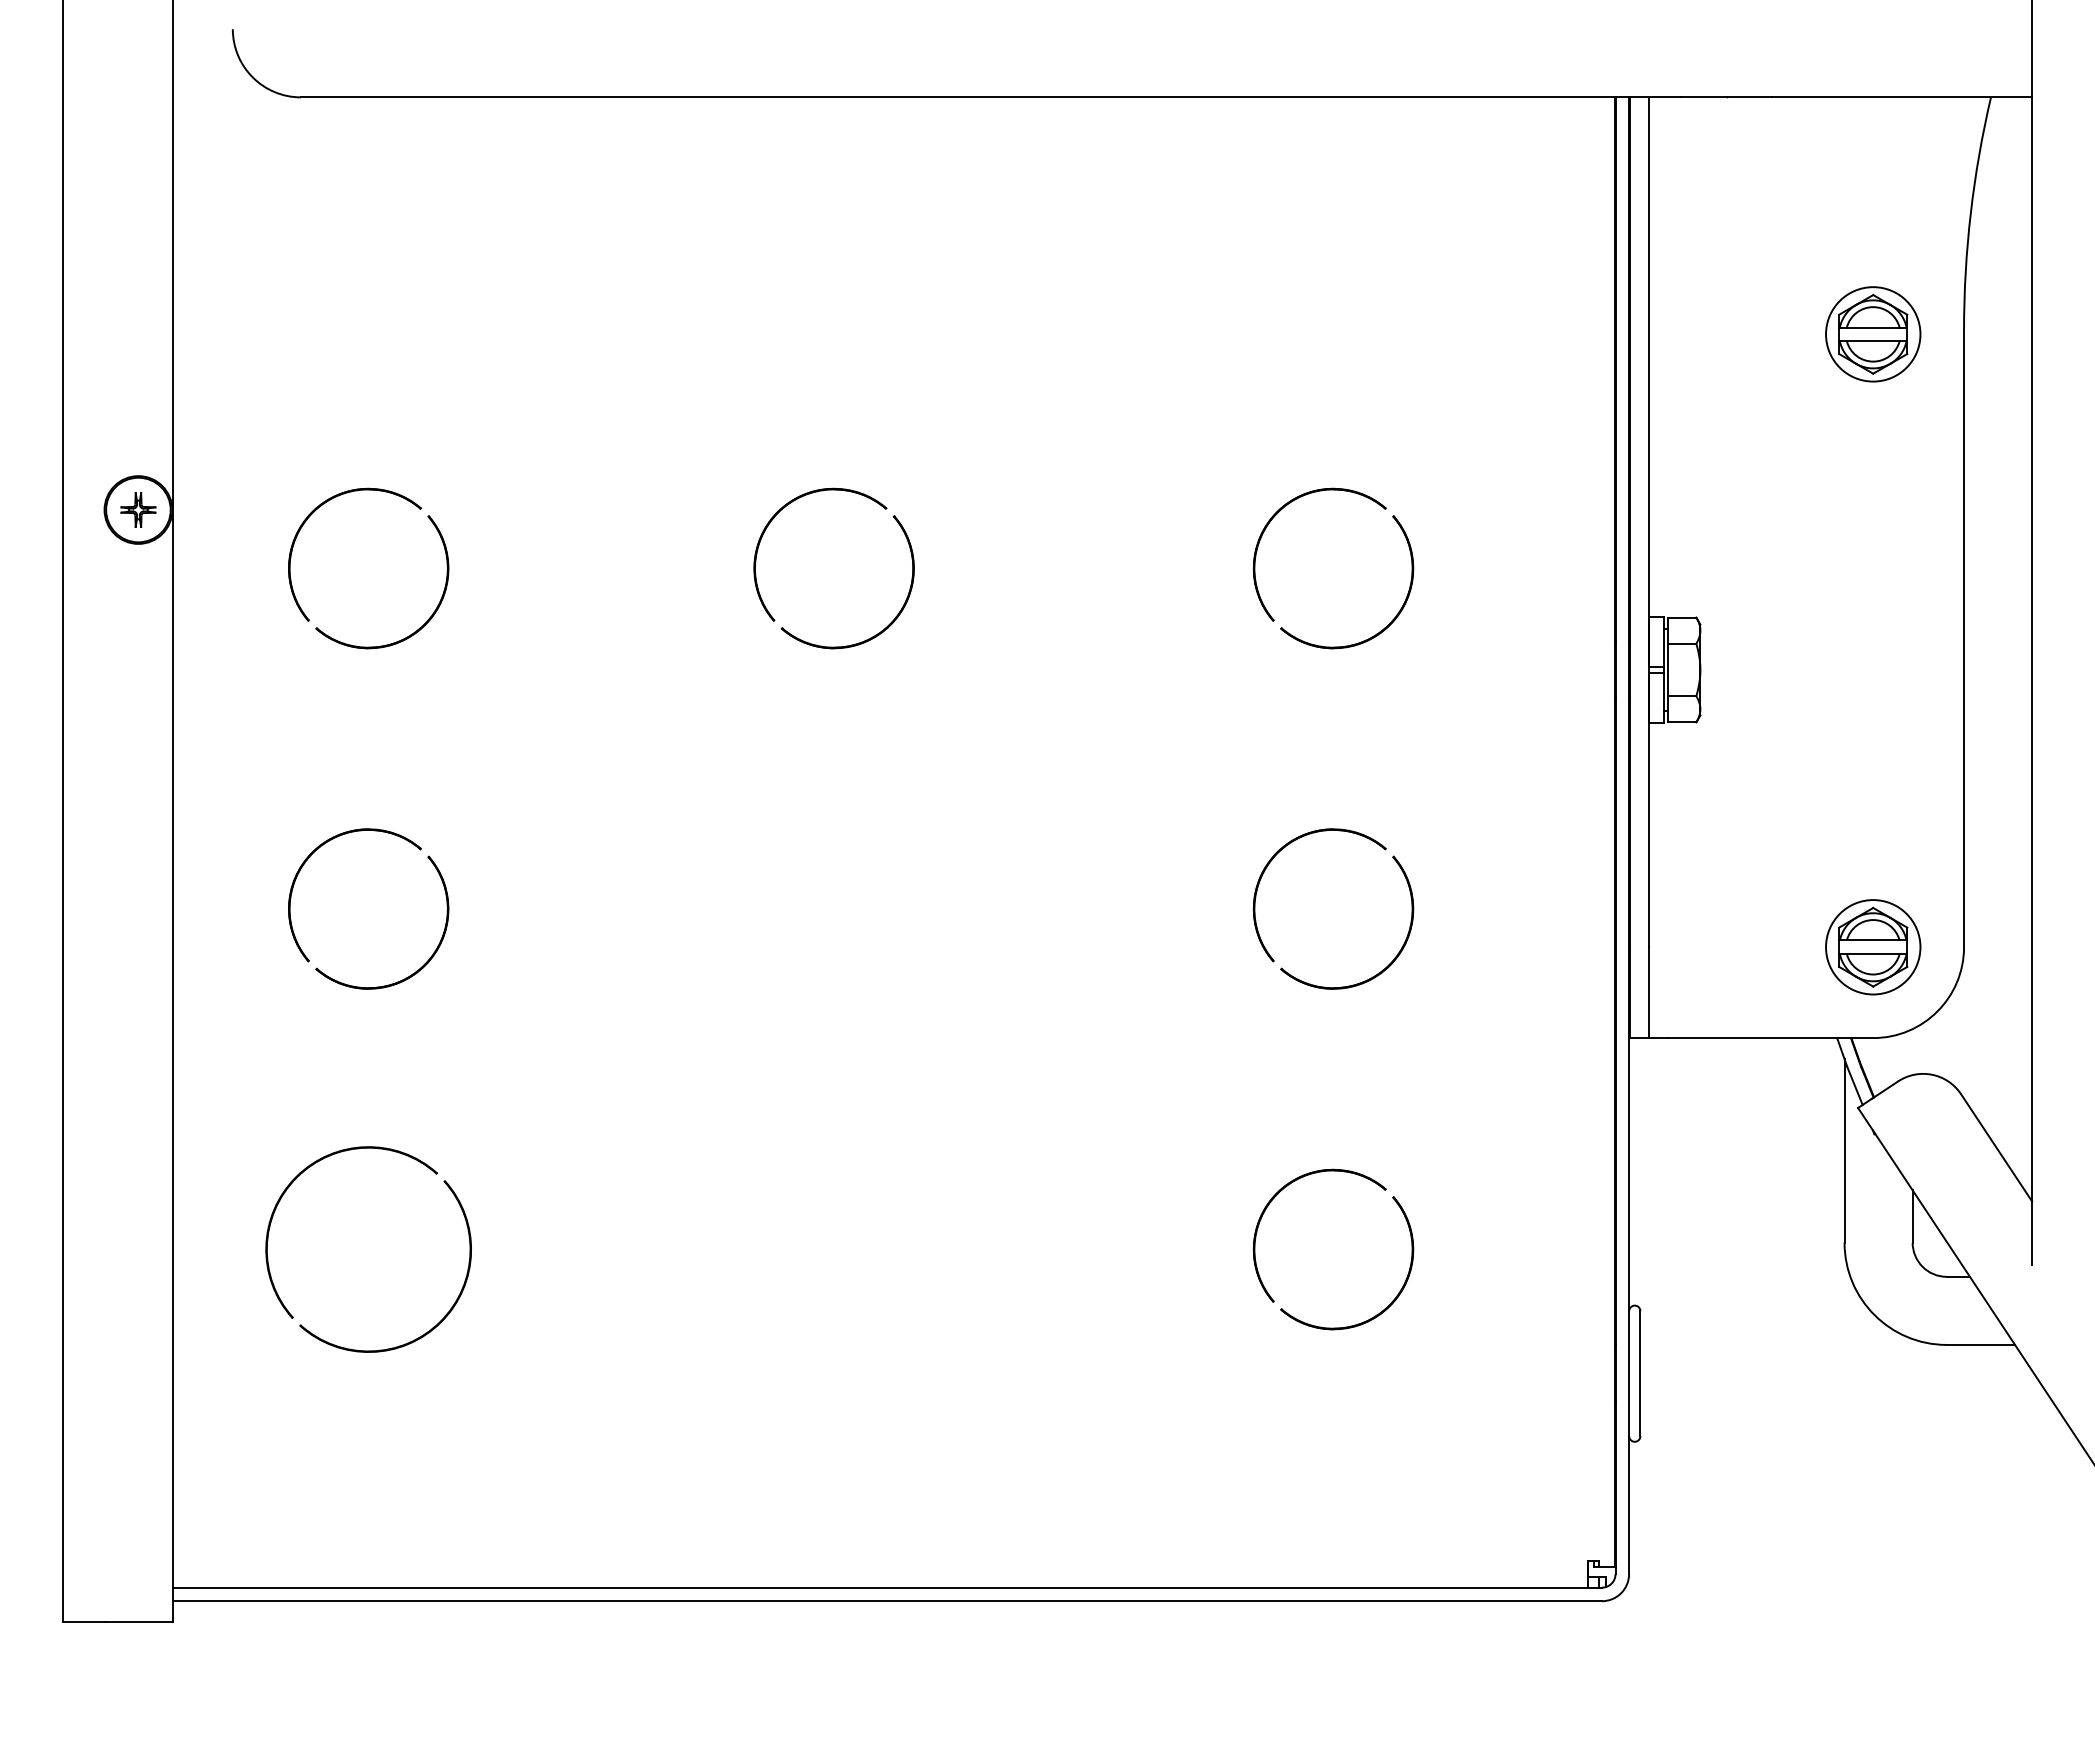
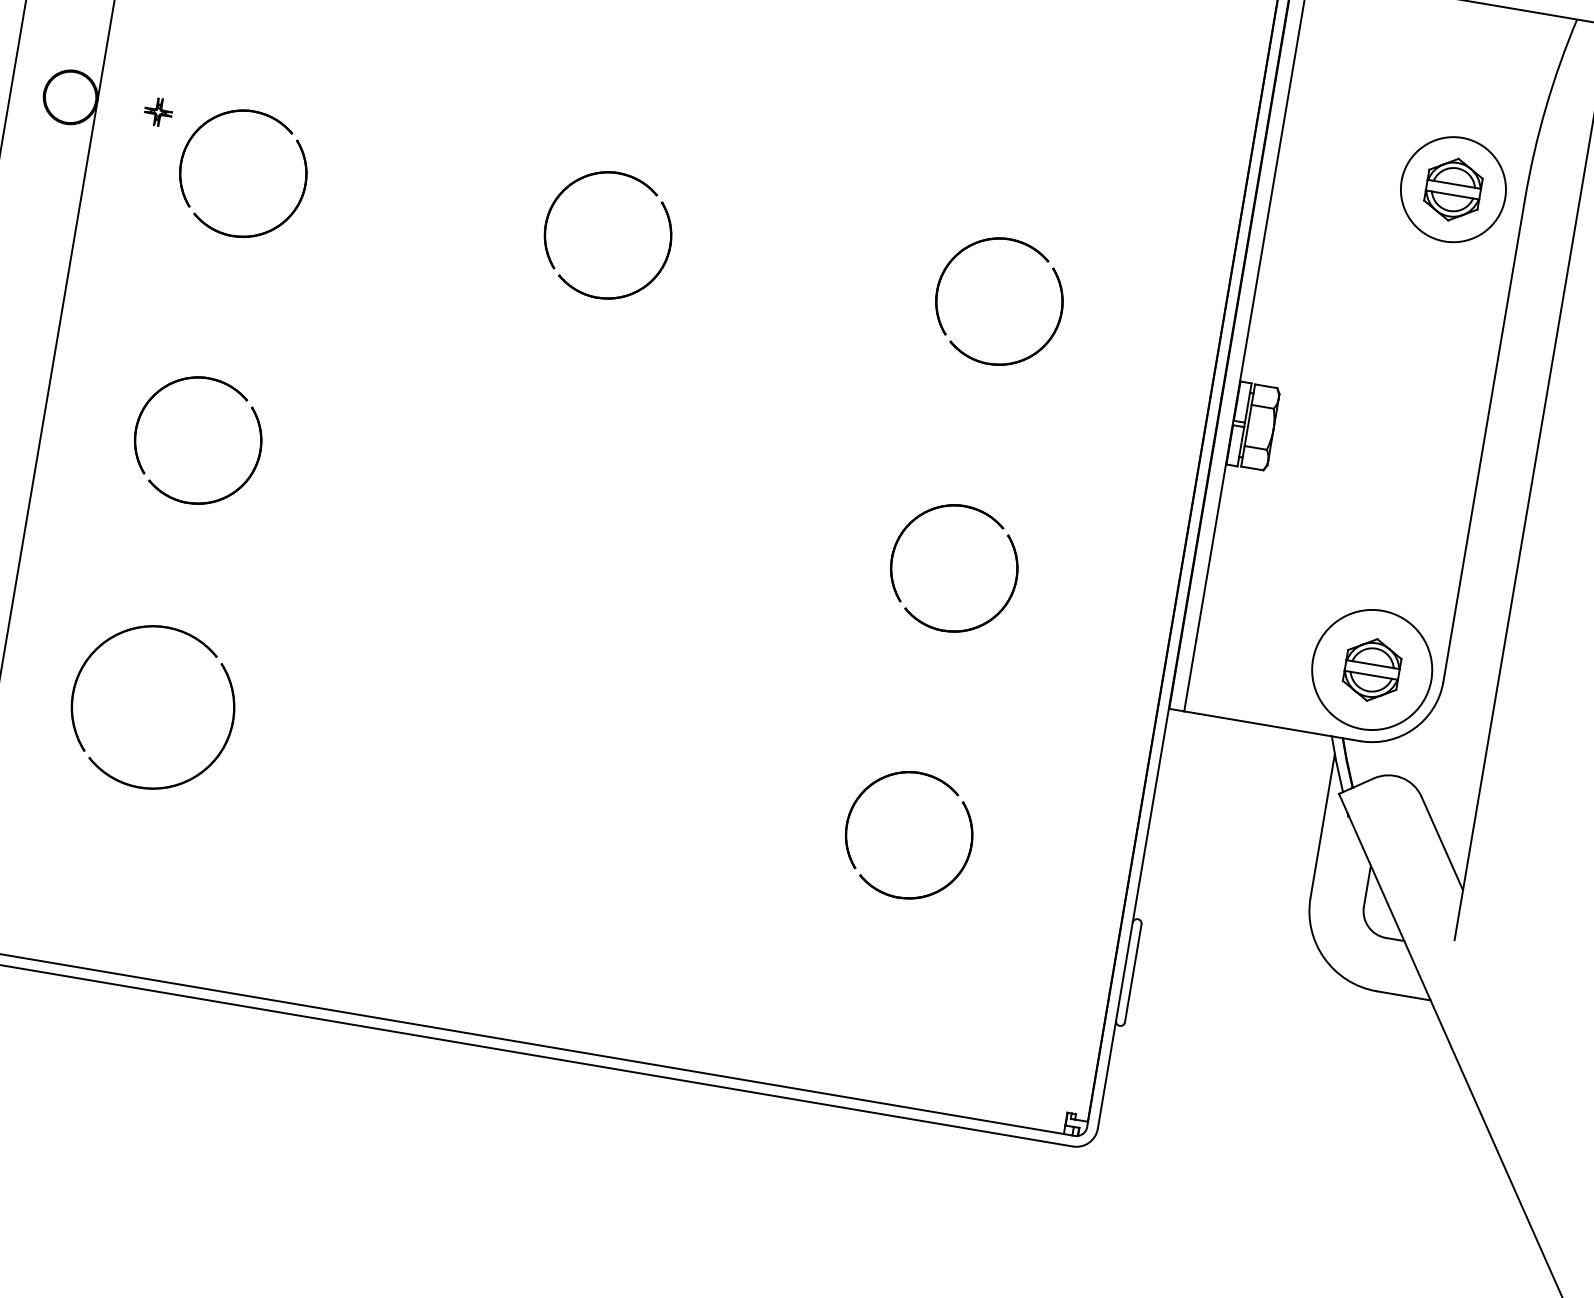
circle: (1873, 334) -> (1453, 189), size x1.4
part: (138, 509) -> (158, 111), moved
circle: (1873, 947) -> (1372, 670), size x1.6

